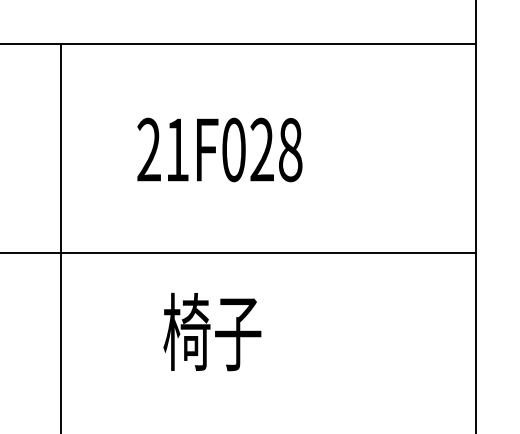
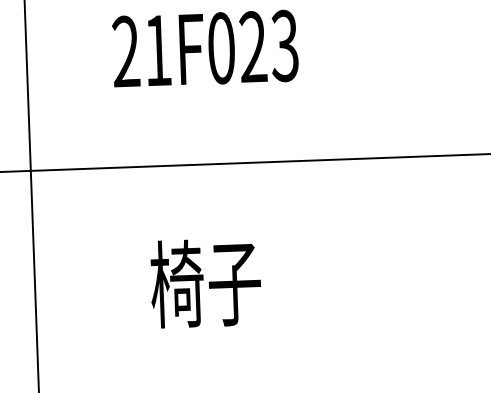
text: (290, 149) -> (285, 45), 21F028 -> 21F023
text: (212, 331) -> (205, 282), moved

